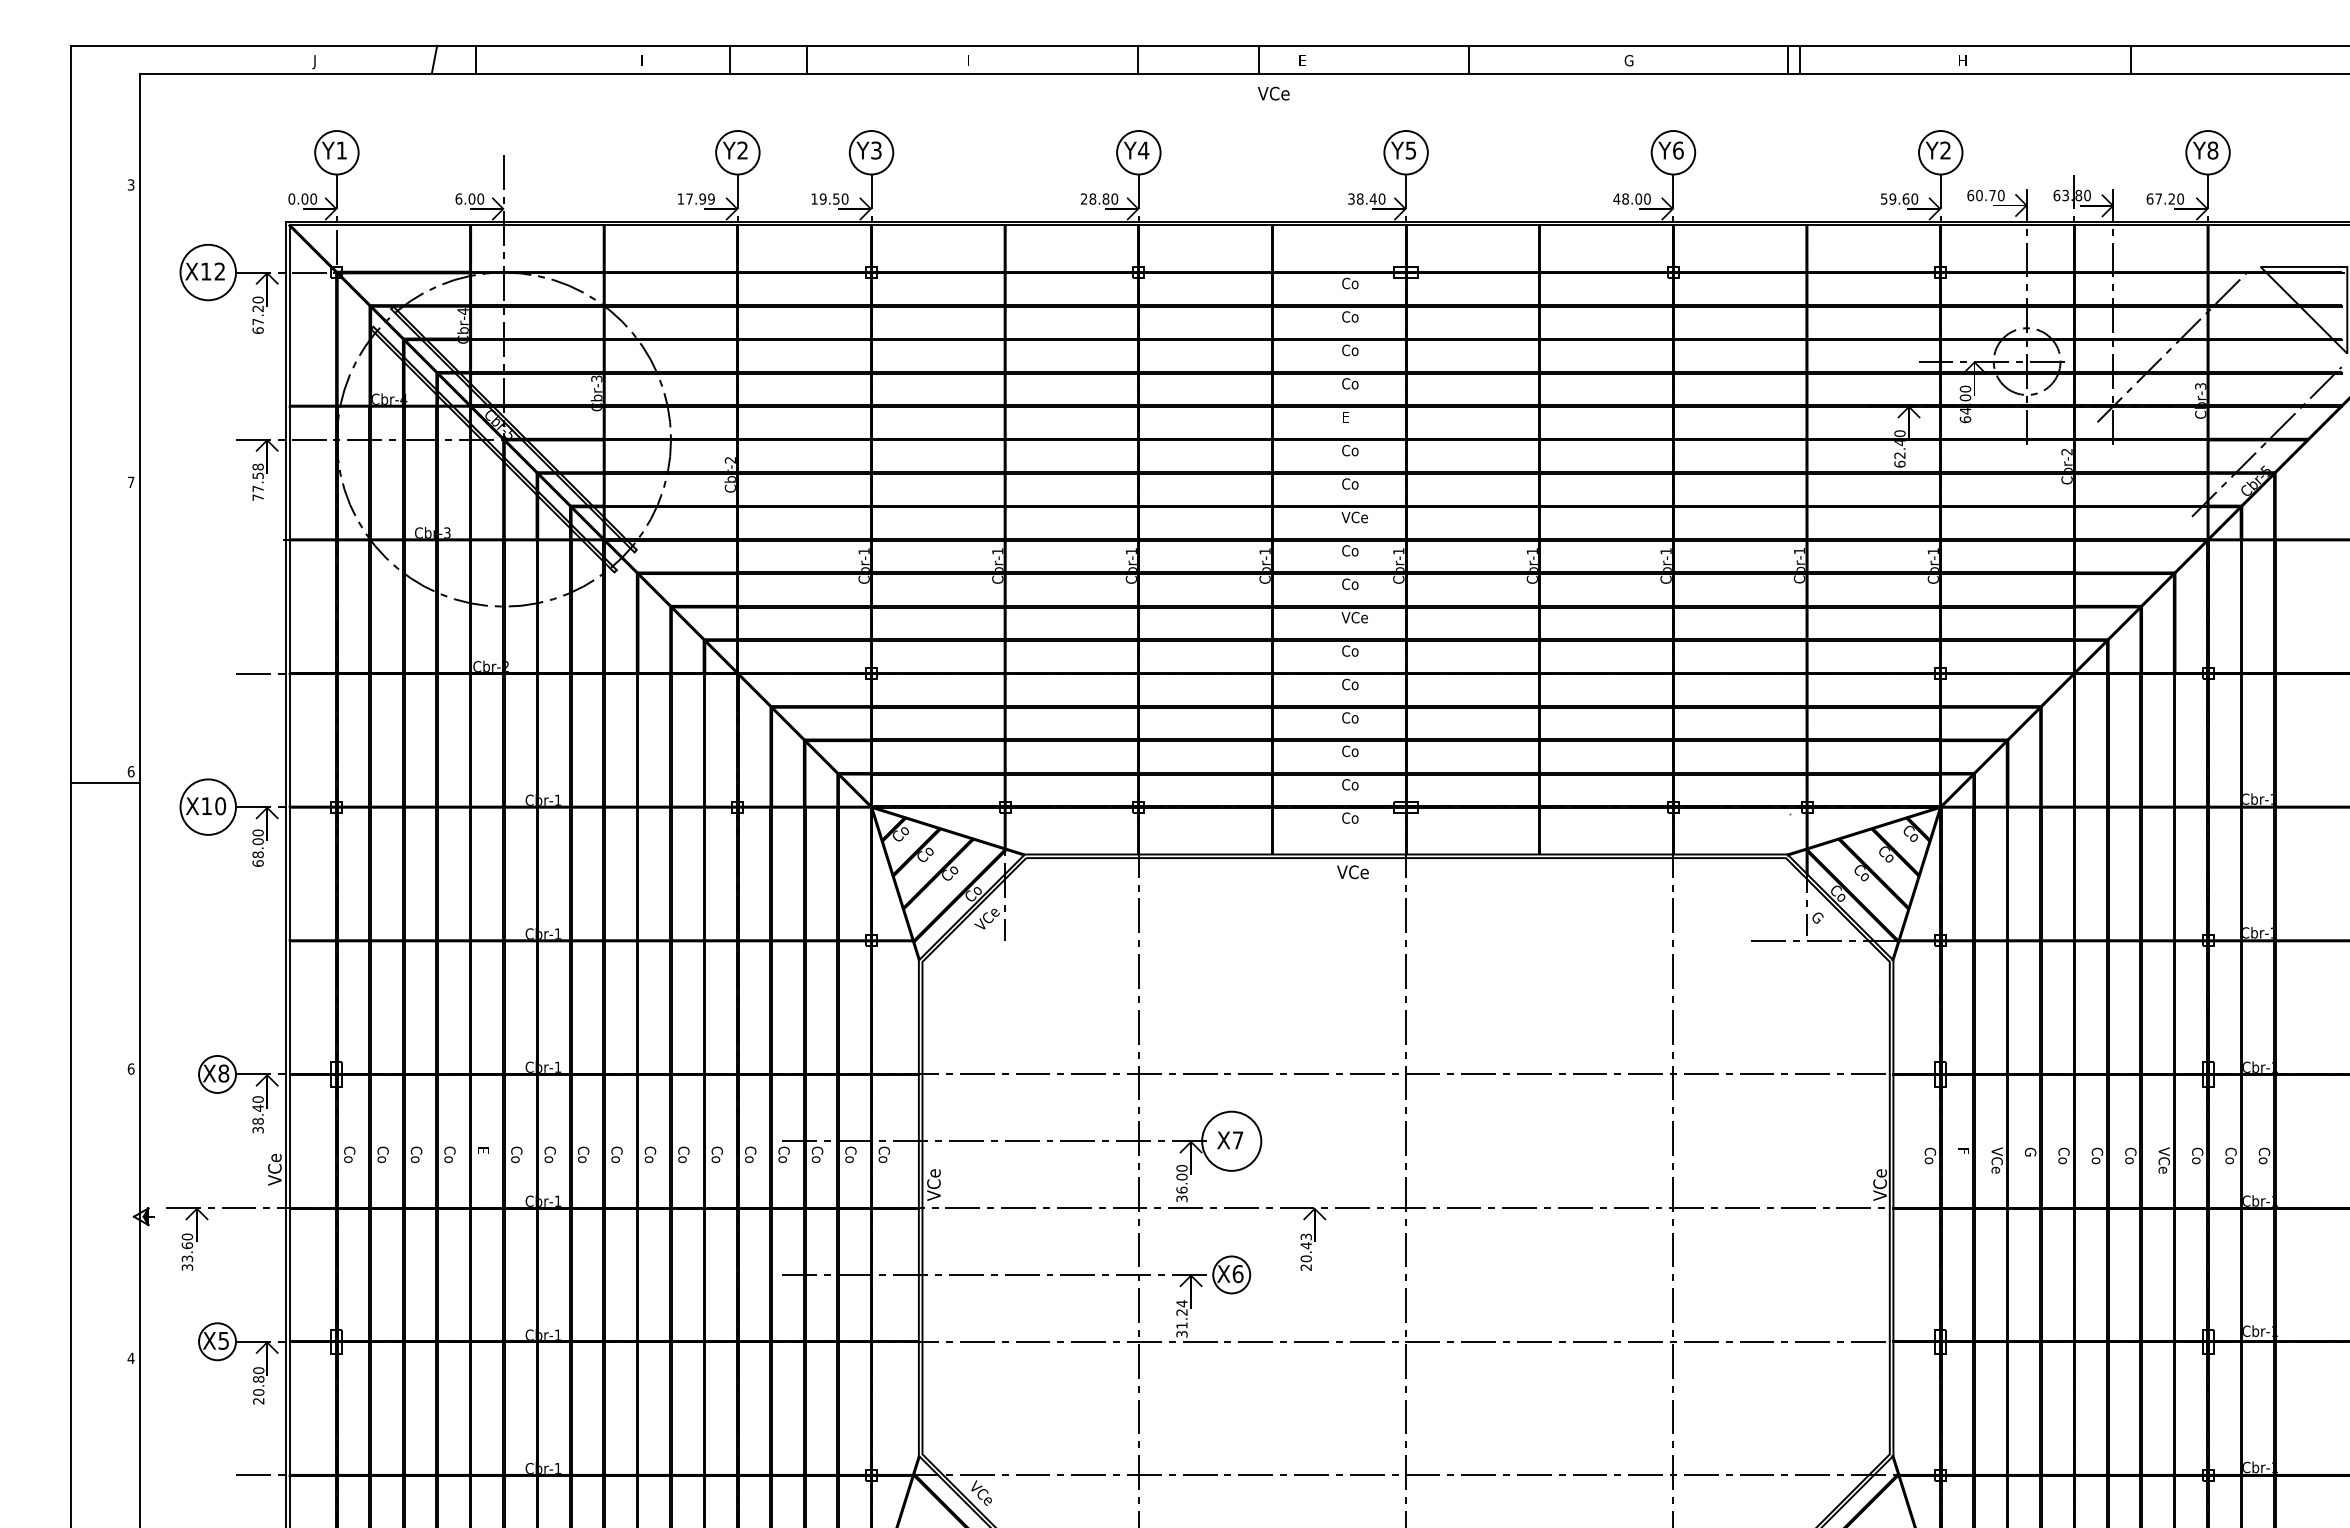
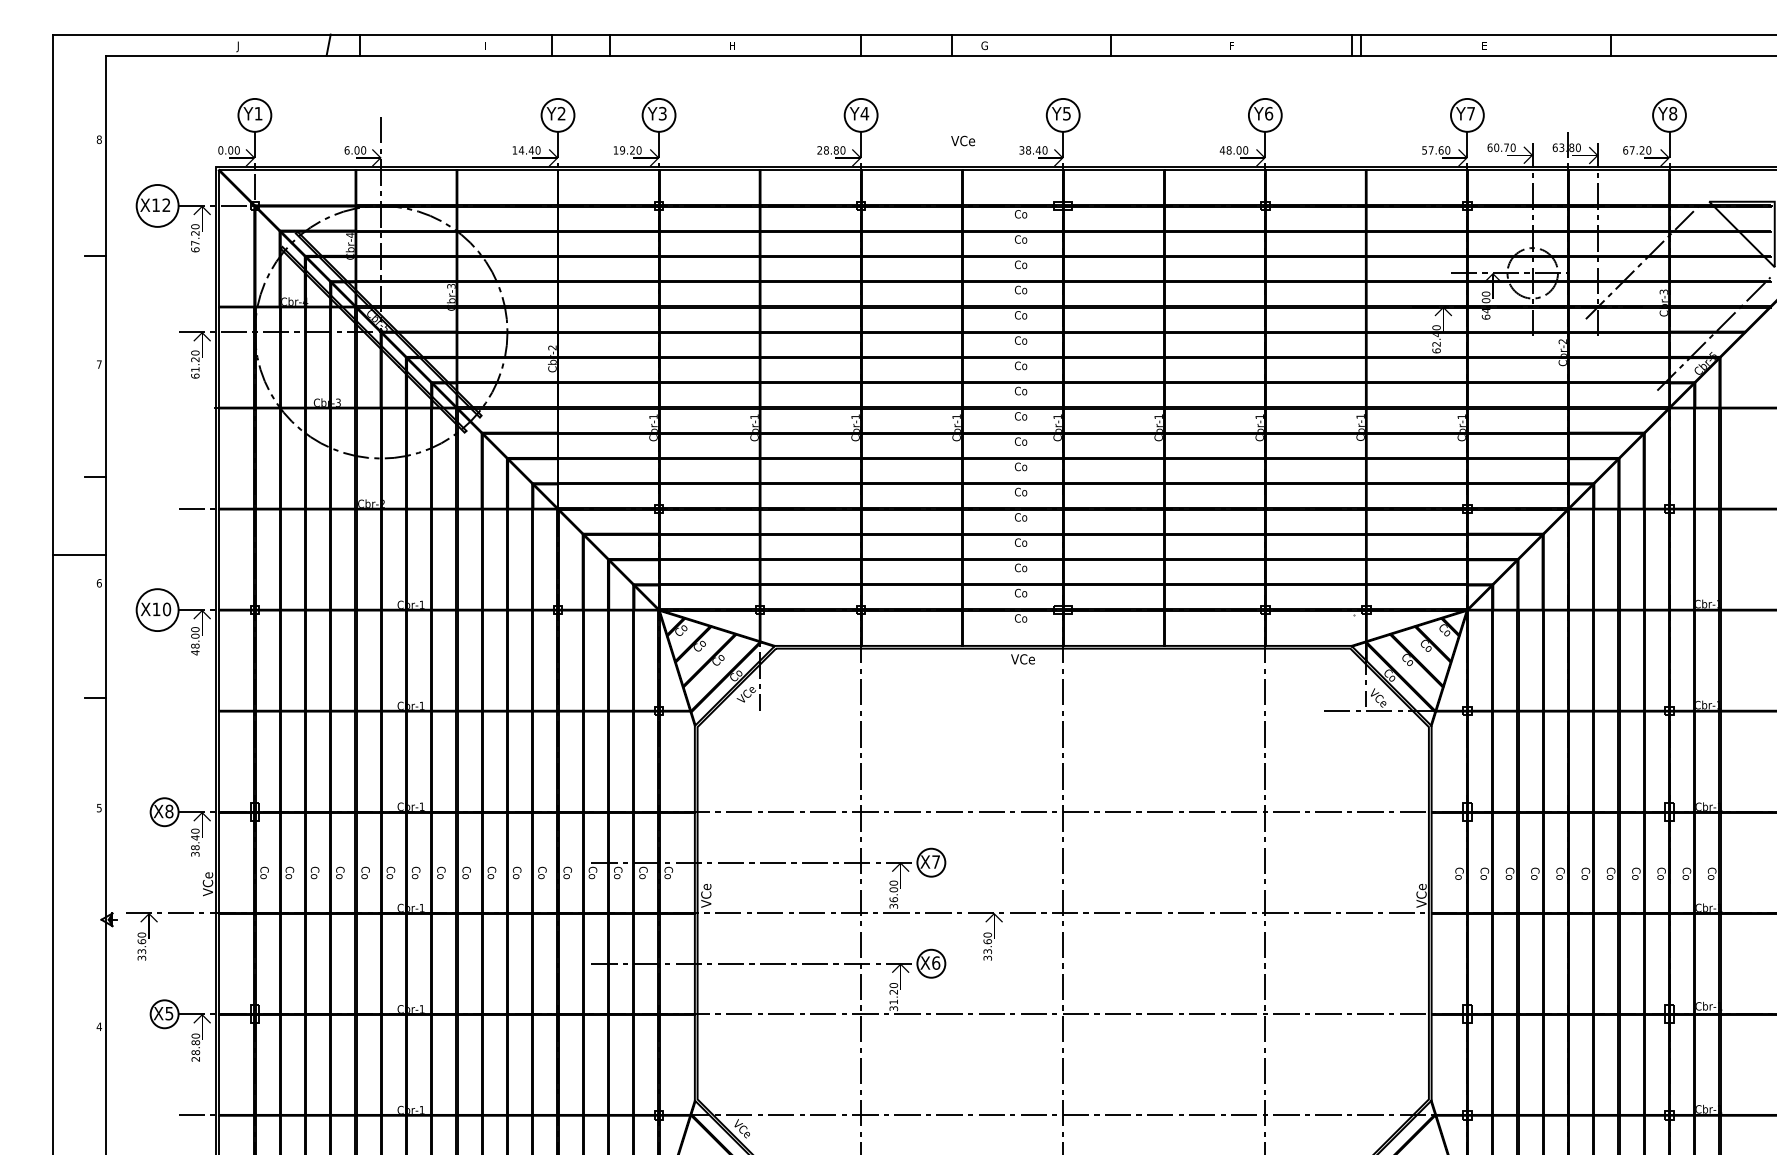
text: (968, 60) -> (732, 45), I -> H
text: (1301, 60) -> (984, 45), E -> G
text: (1628, 60) -> (1231, 45), G -> F
text: (1962, 60) -> (1483, 45), H -> E
text: (1273, 93) -> (962, 140), moved
text: (1945, 150) -> (1470, 113), Y2 -> Y7
text: (130, 184) -> (98, 139), 3 -> 8
text: (700, 198) -> (529, 149), 17.99 -> 14.40
text: (836, 198) -> (632, 149), 19.50 -> 19.20
text: (1892, 198) -> (1430, 149), 59.60 -> 57.60
line: (126, 338) -> (95, 255), added
text: (1350, 416) -> (1021, 314), E -> Co
text: (257, 481) -> (194, 363), 77.58 -> 61.20
text: (1354, 517) -> (1024, 391), VCe -> Co
text: (1354, 617) -> (1024, 466), VCe -> Co
line: (126, 631) -> (95, 477), added
line: (105, 782) -> (79, 554), moved
text: (257, 863) -> (194, 652), 68.00 -> 48.00
text: (1822, 923) -> (1378, 698), G -> VCe
line: (126, 924) -> (95, 698), added
text: (130, 1068) -> (98, 807), 6 -> 5
circle: (1231, 1140) -> (931, 862), size x0.62
text: (483, 1154) -> (365, 872), E -> Co
text: (1963, 1155) -> (1484, 873), F -> Co
text: (2029, 1158) -> (1534, 875), G -> Co
text: (1996, 1160) -> (1509, 877), VCe -> Co
text: (2163, 1160) -> (1635, 877), VCe -> Co
text: (1305, 1251) -> (987, 946), 20.43 -> 33.60
text: (1181, 1303) -> (893, 985), 31.24 -> 31.20
text: (258, 1392) -> (195, 1052), 20.80 -> 28.80

